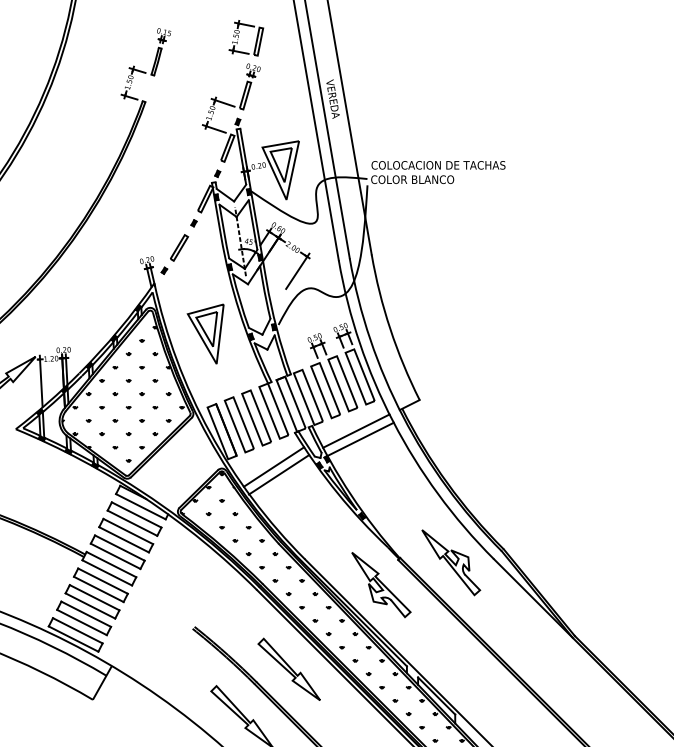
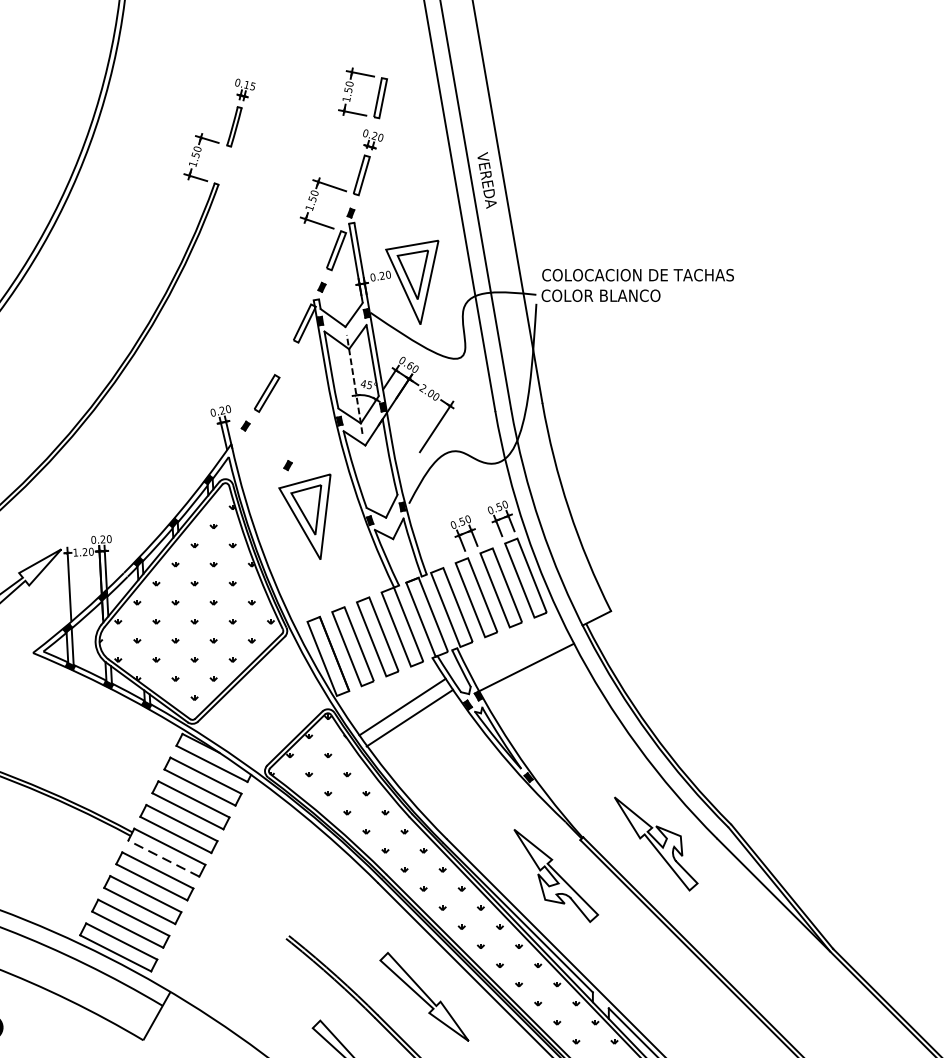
part: (193, 223) -> (287, 465), moved
line: (356, 430) -> (520, 654), removed
line: (107, 572) -> (164, 858), solid -> dashed

